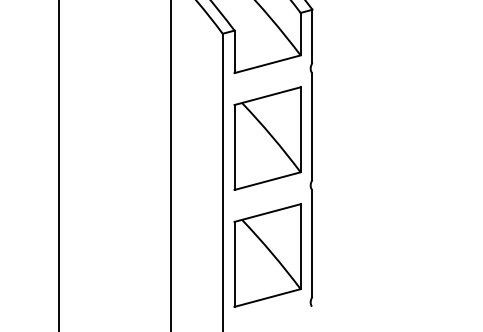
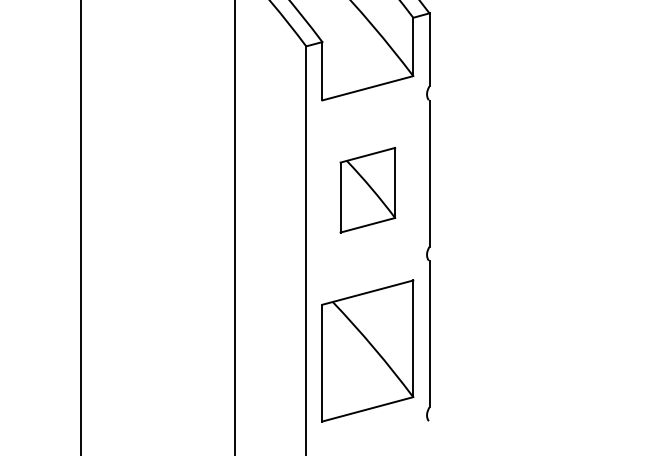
part: (267, 137) -> (367, 189), size x0.6

